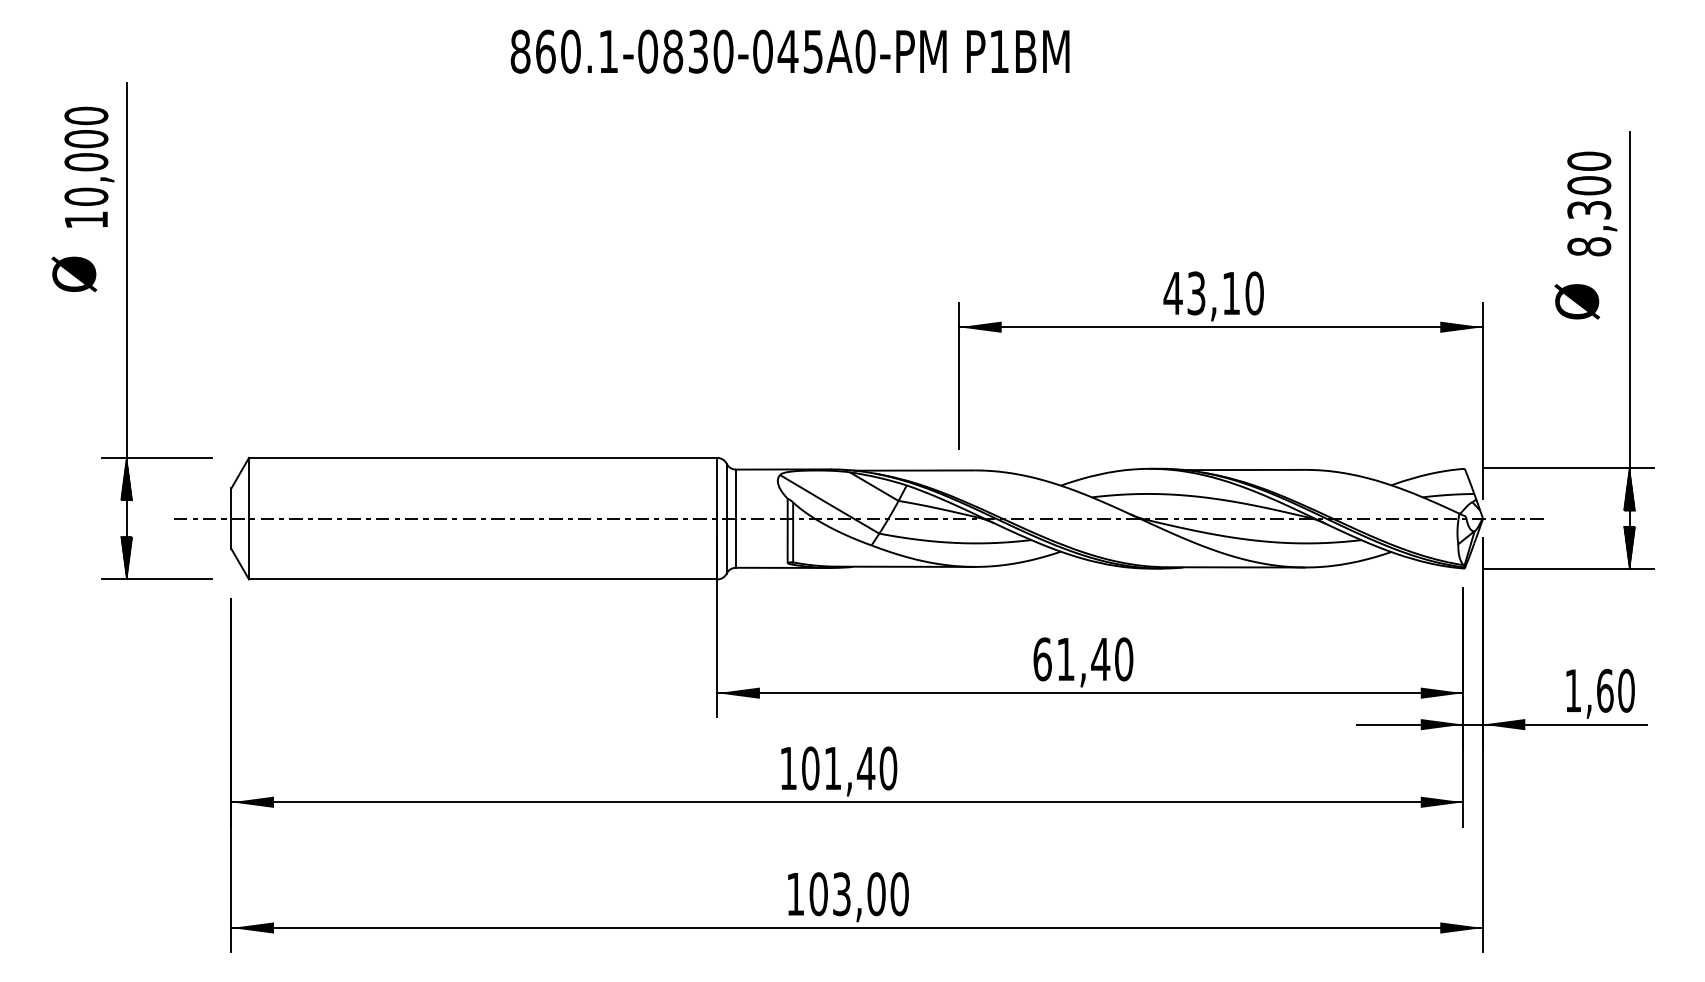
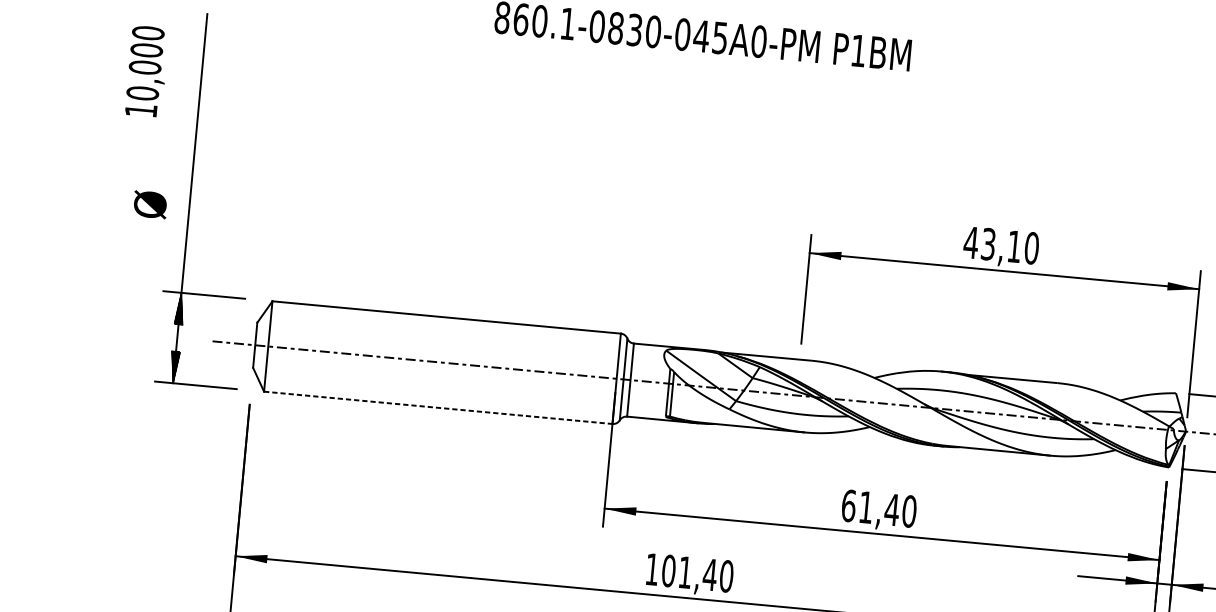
text: (89, 166) -> (147, 71), moved
text: (74, 273) -> (150, 204), moved
line: (483, 579) -> (438, 407), solid -> dashed

